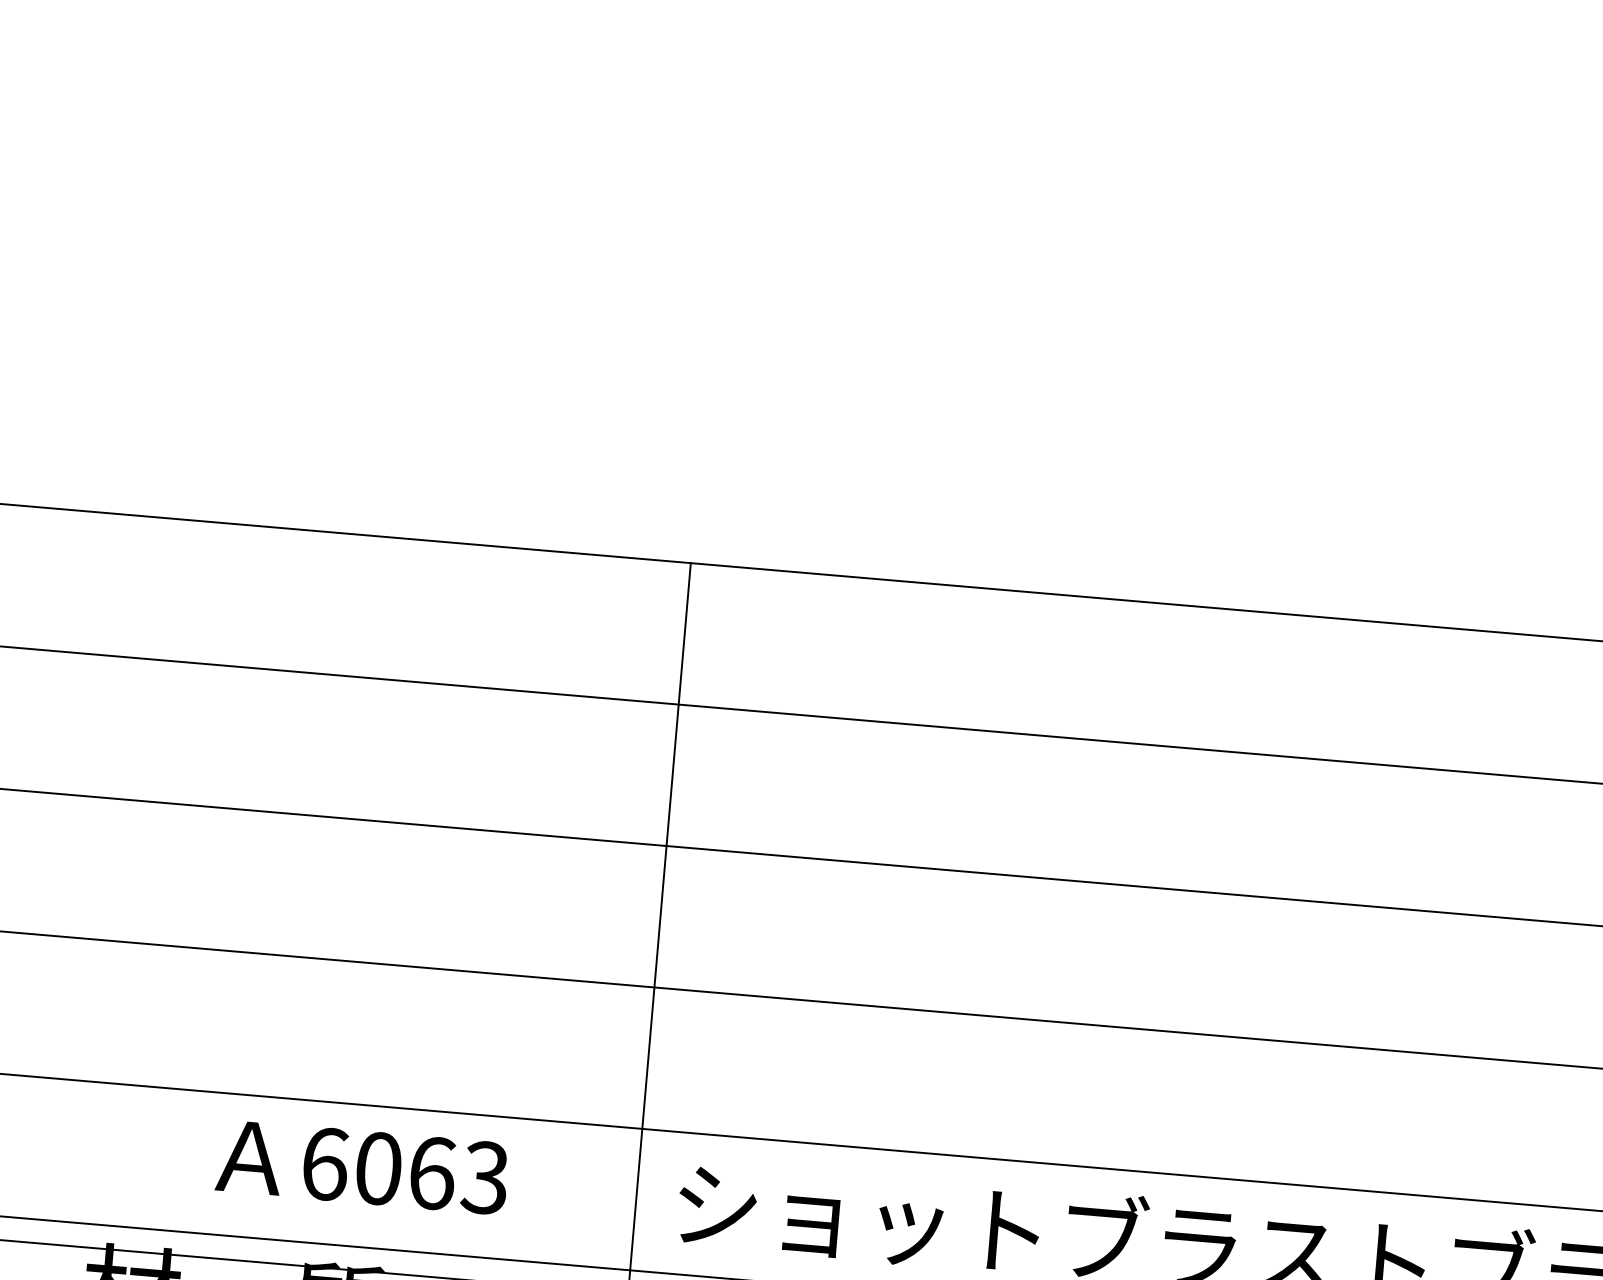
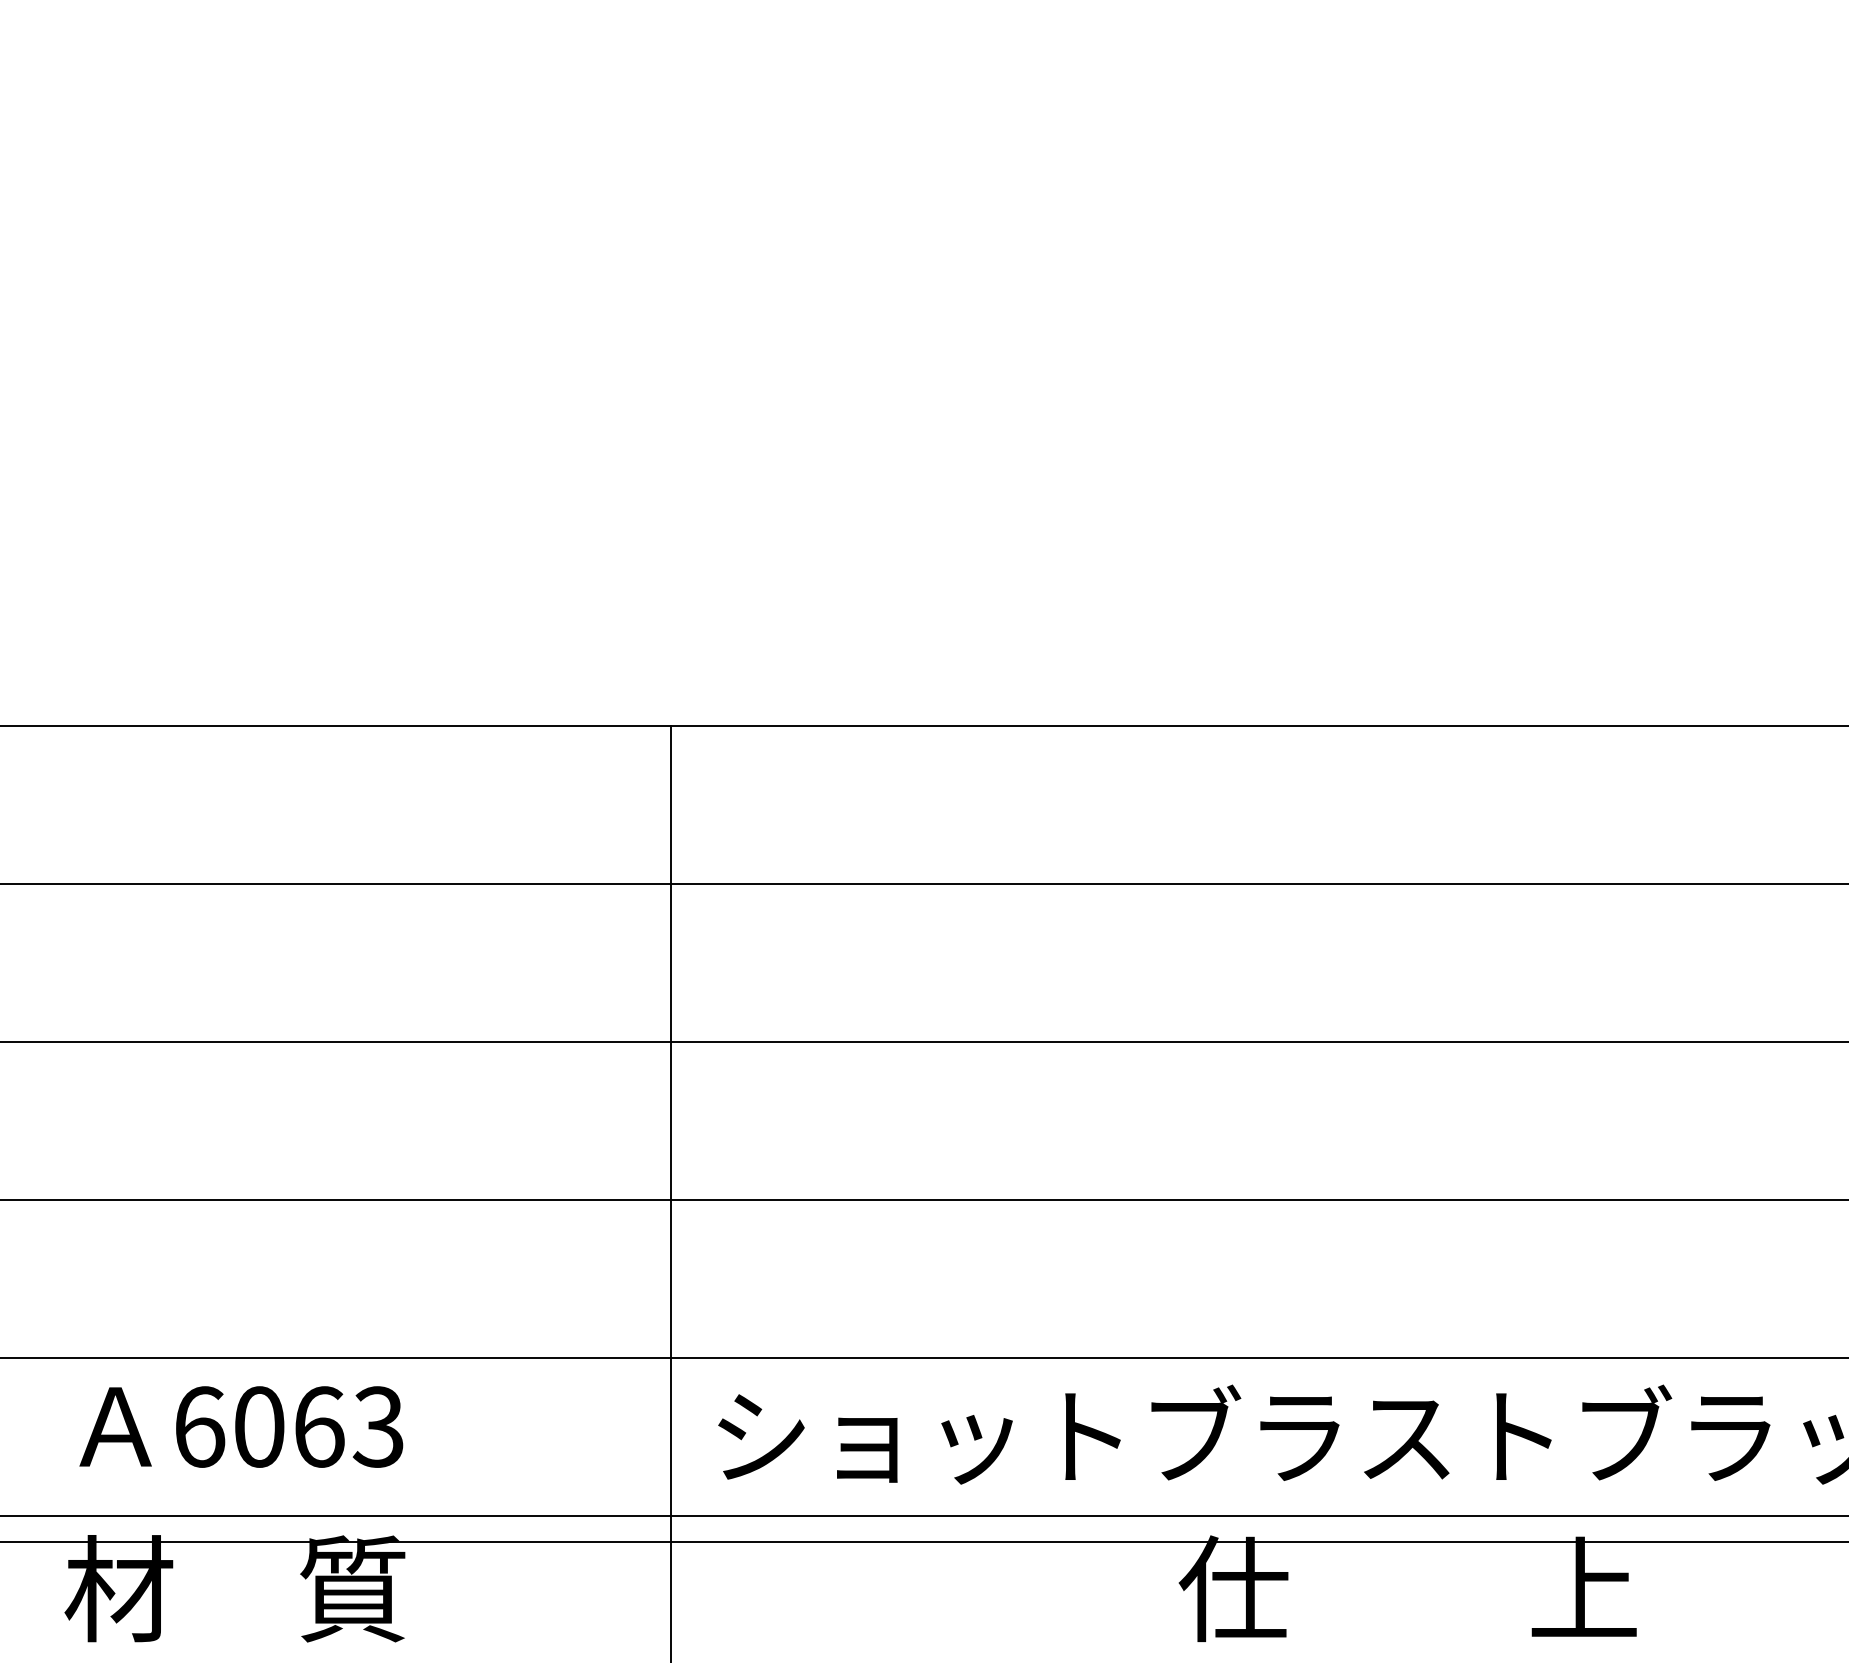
text: (362, 1166) -> (241, 1426), moved

